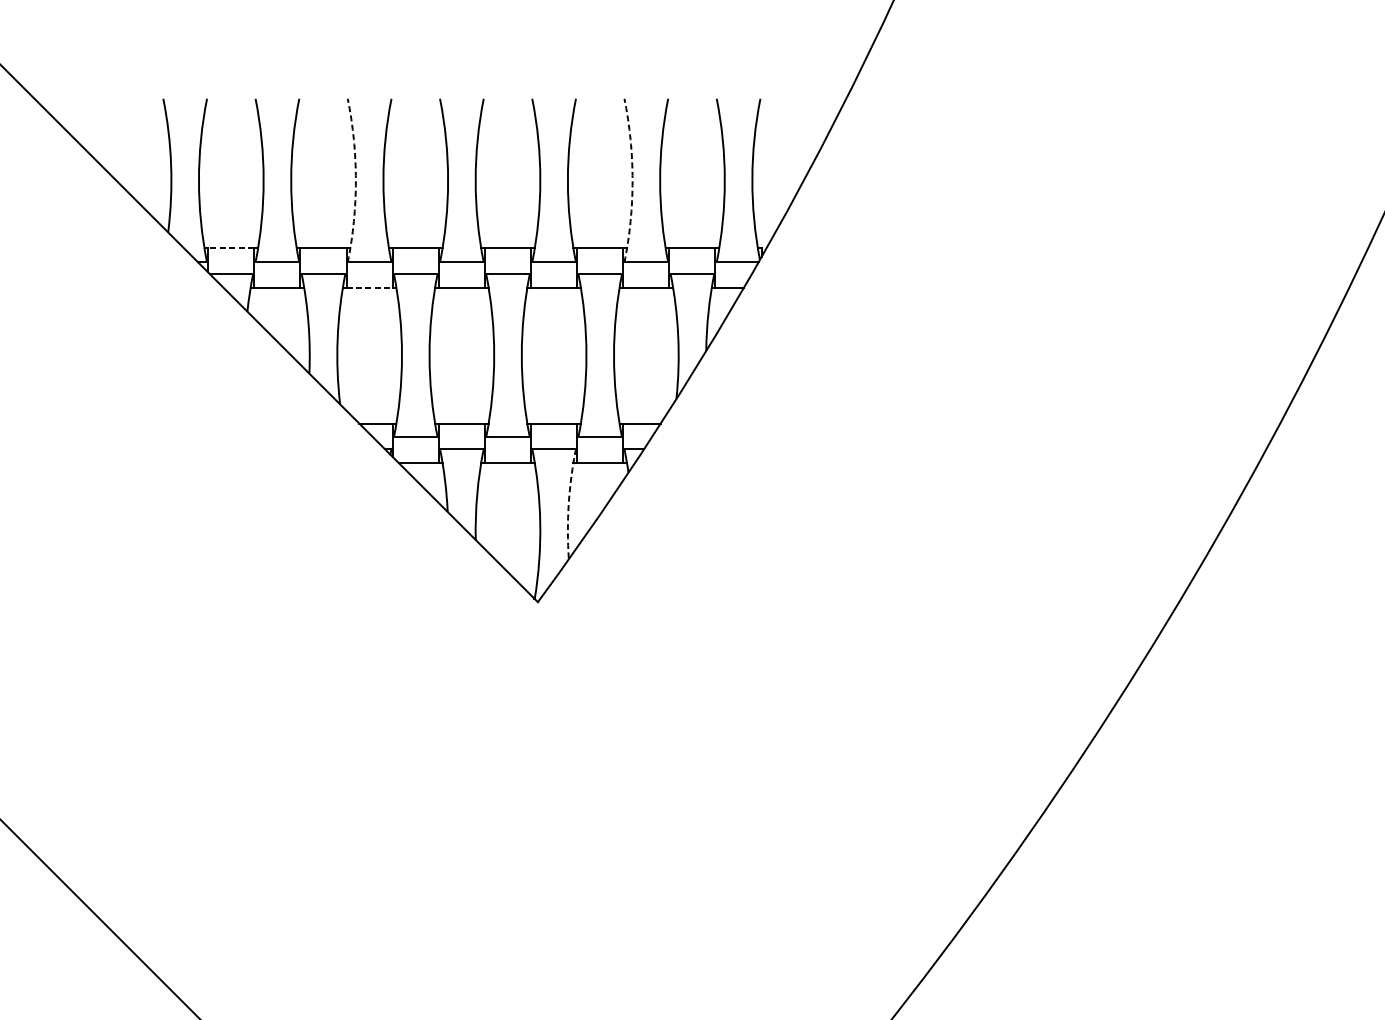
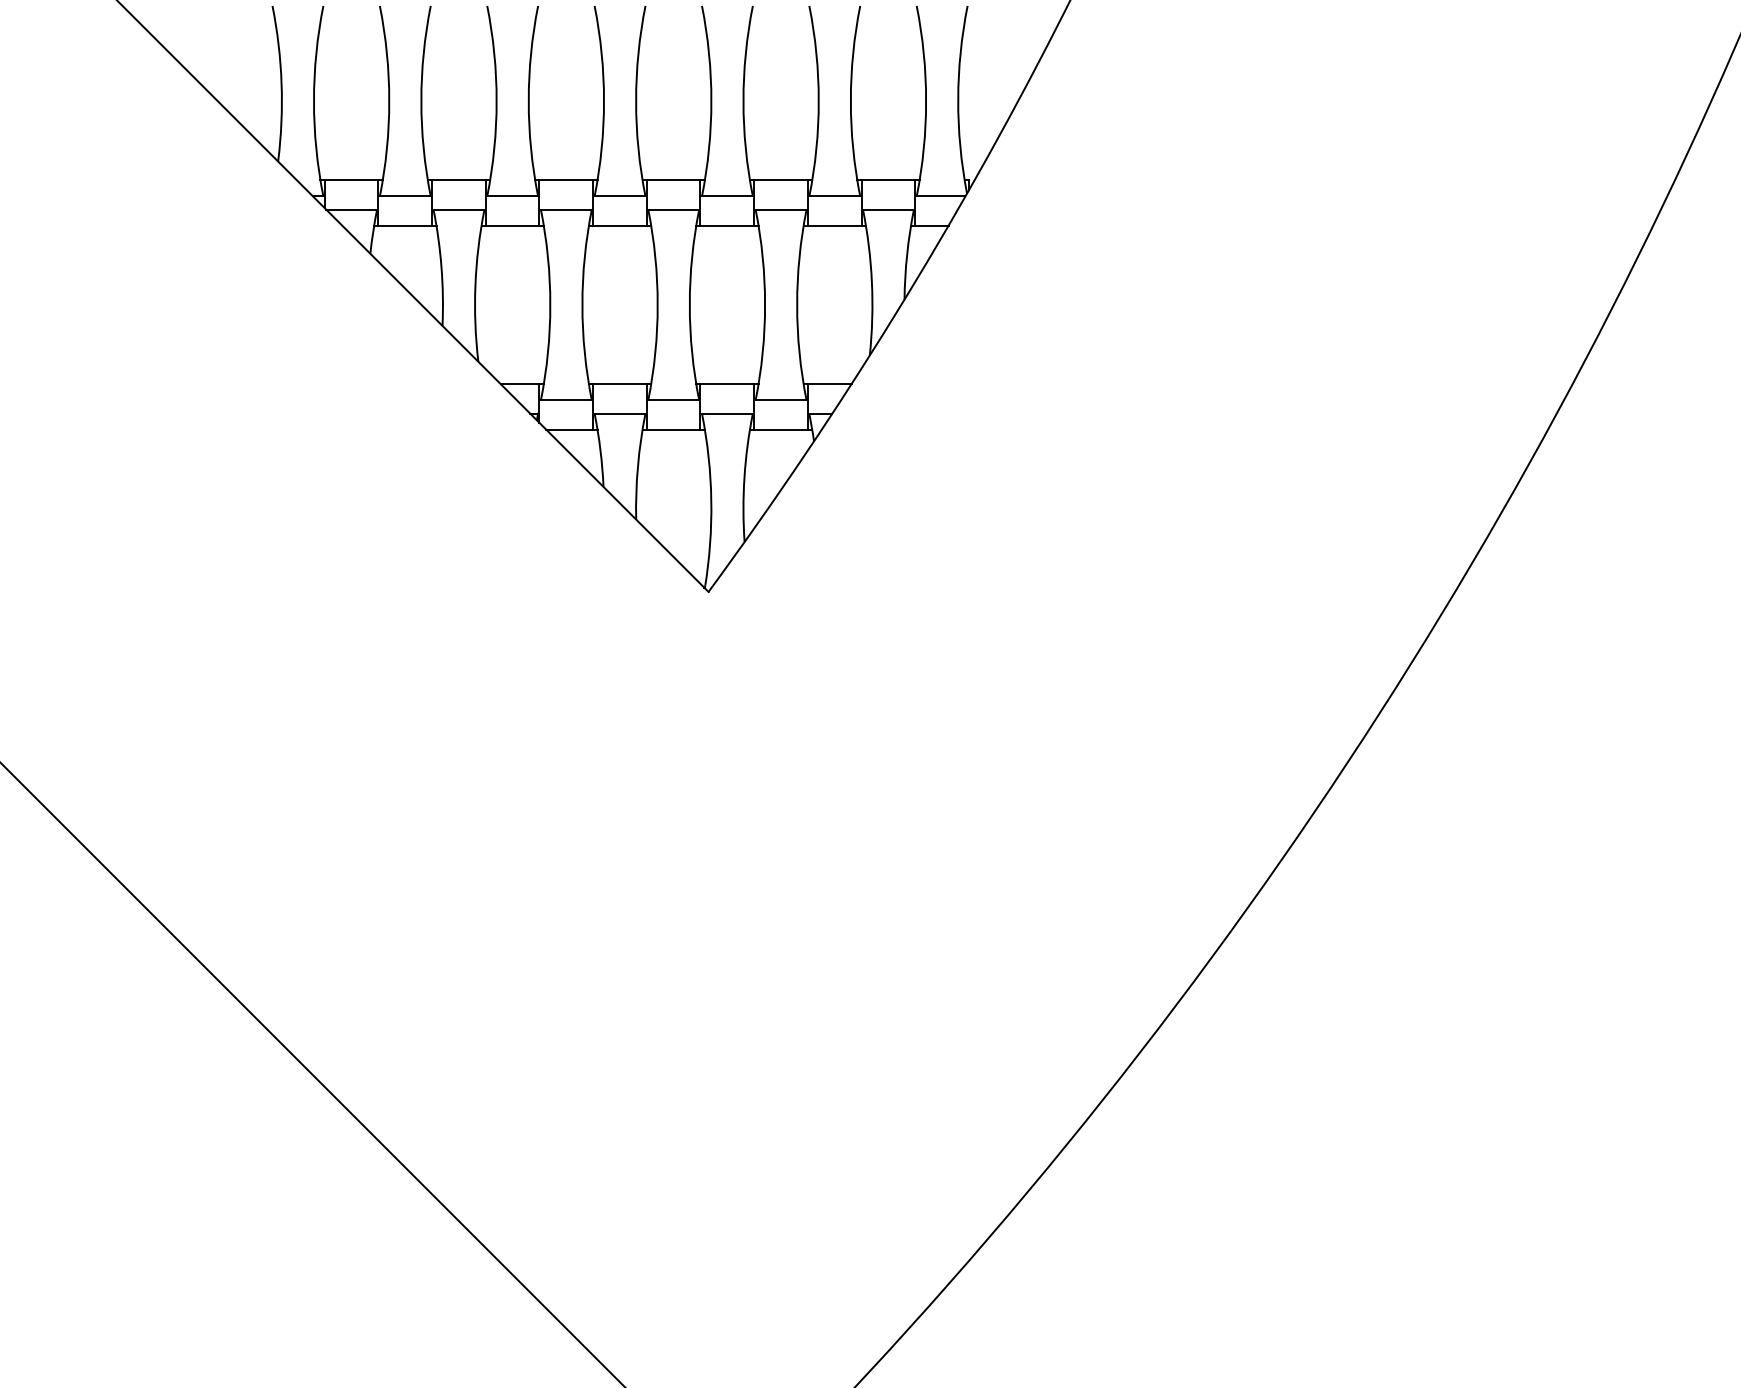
arc: (355, 180) -> (496, 101), dashed -> solid
arc: (632, 180) -> (818, 101), dashed -> solid
line: (231, 248) -> (351, 180), dashed -> solid
line: (369, 287) -> (512, 225), dashed -> solid
arc: (568, 503) -> (744, 477), dashed -> solid

